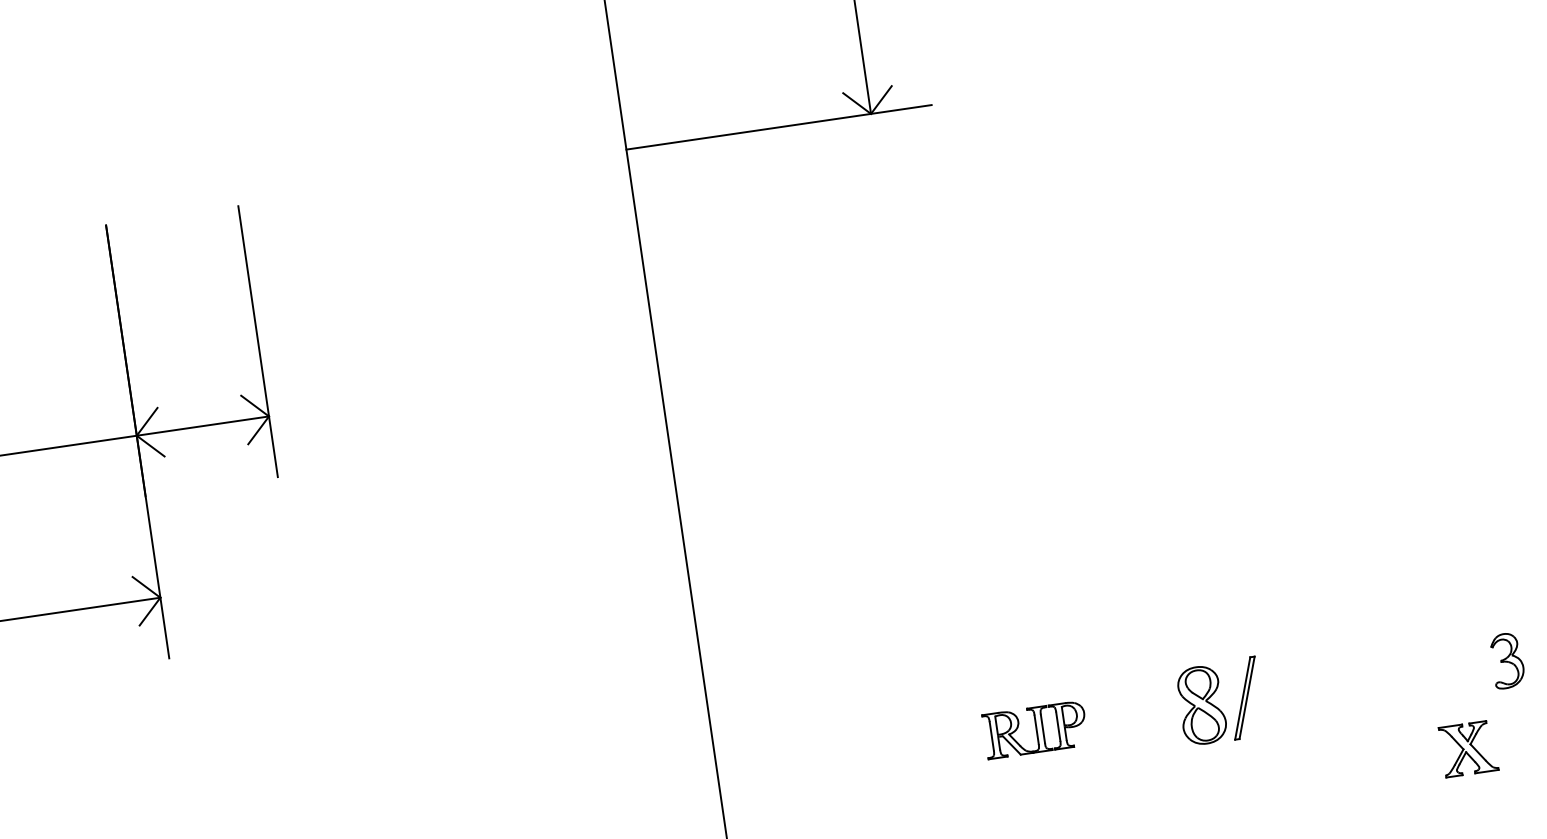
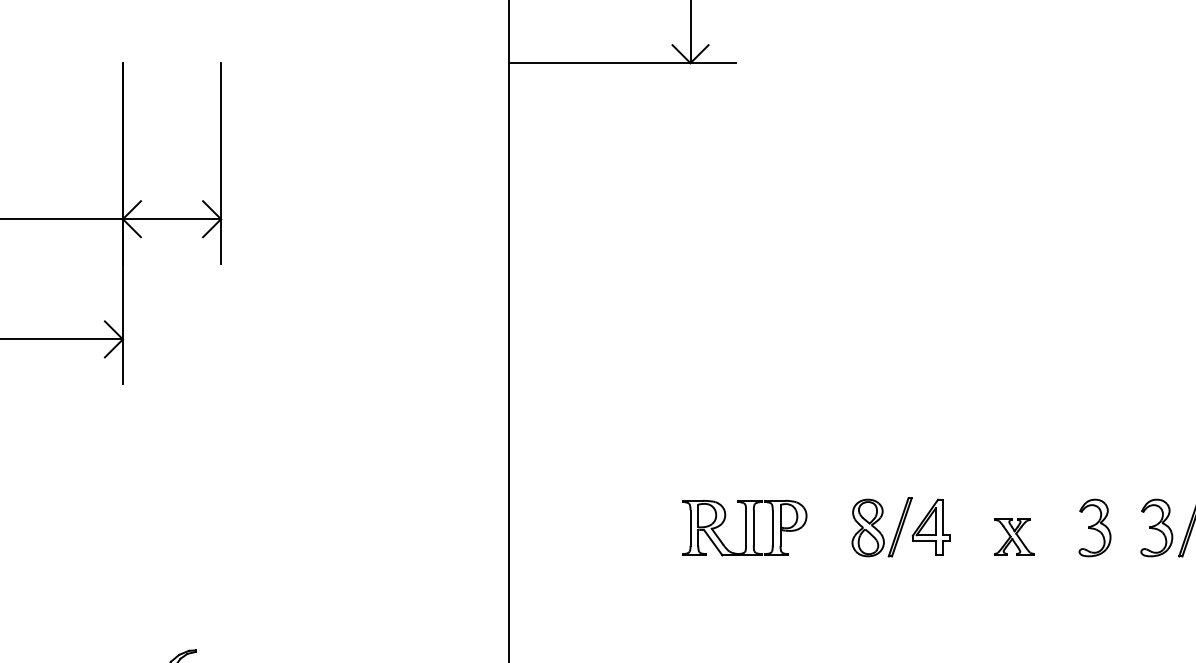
part: (1506, 660) -> (1094, 527), size x1.43
part: (1285, 691) -> (930, 526), added
part: (1035, 730) -> (744, 528), size x1.67
part: (1468, 748) -> (1014, 536), moved

